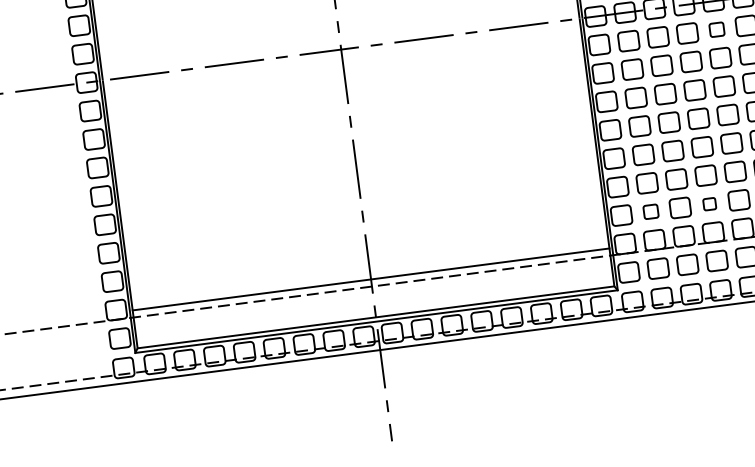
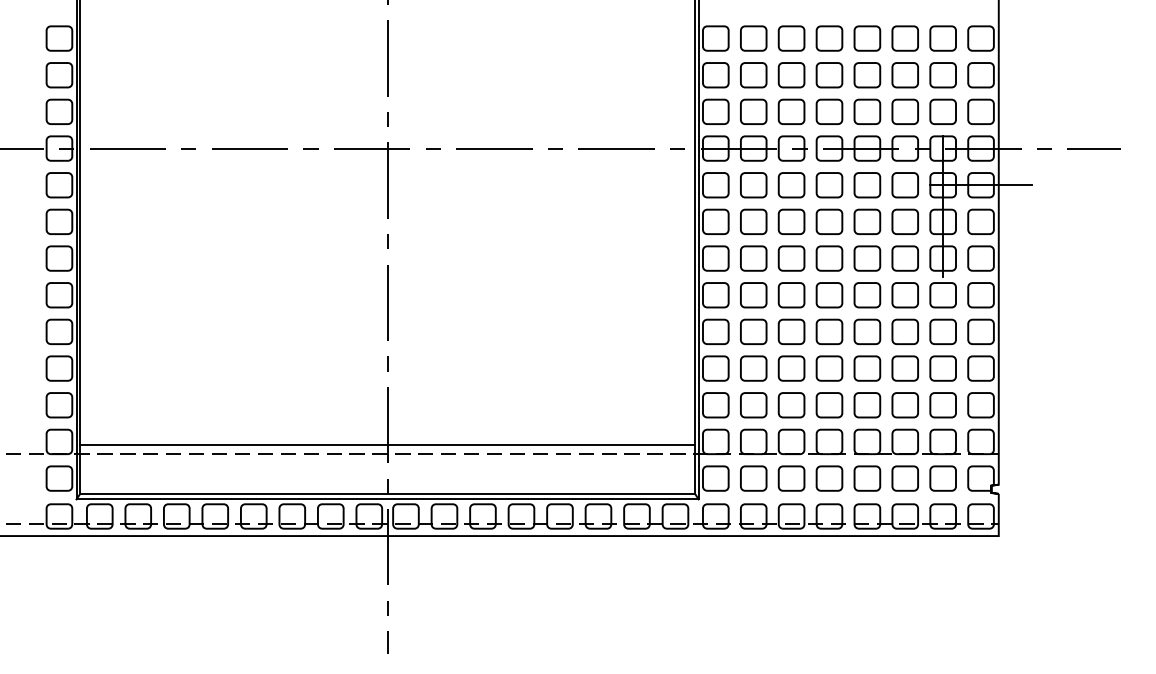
part: (717, 29) -> (867, 185), size x1.43
part: (709, 204) -> (829, 405), size x1.67
part: (650, 211) -> (753, 405), size x1.43

